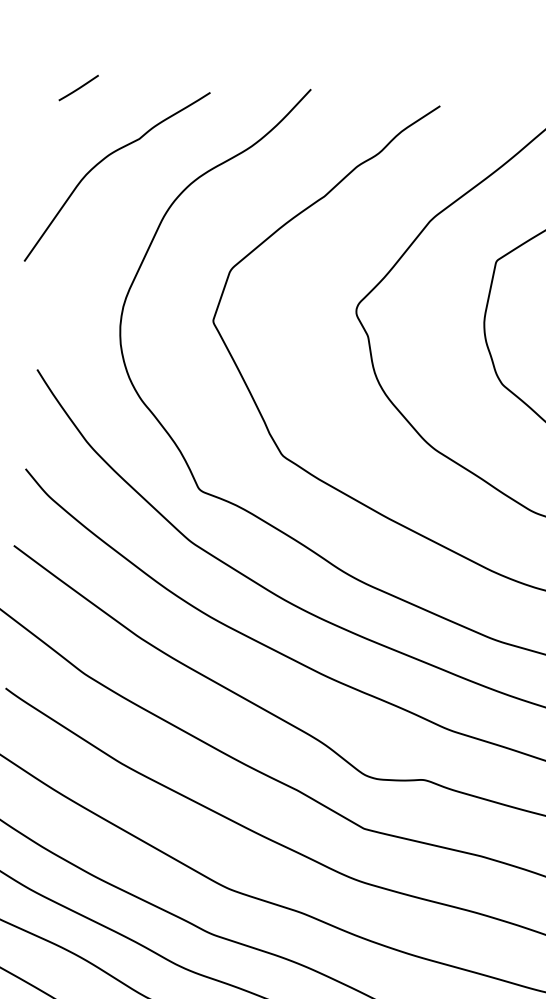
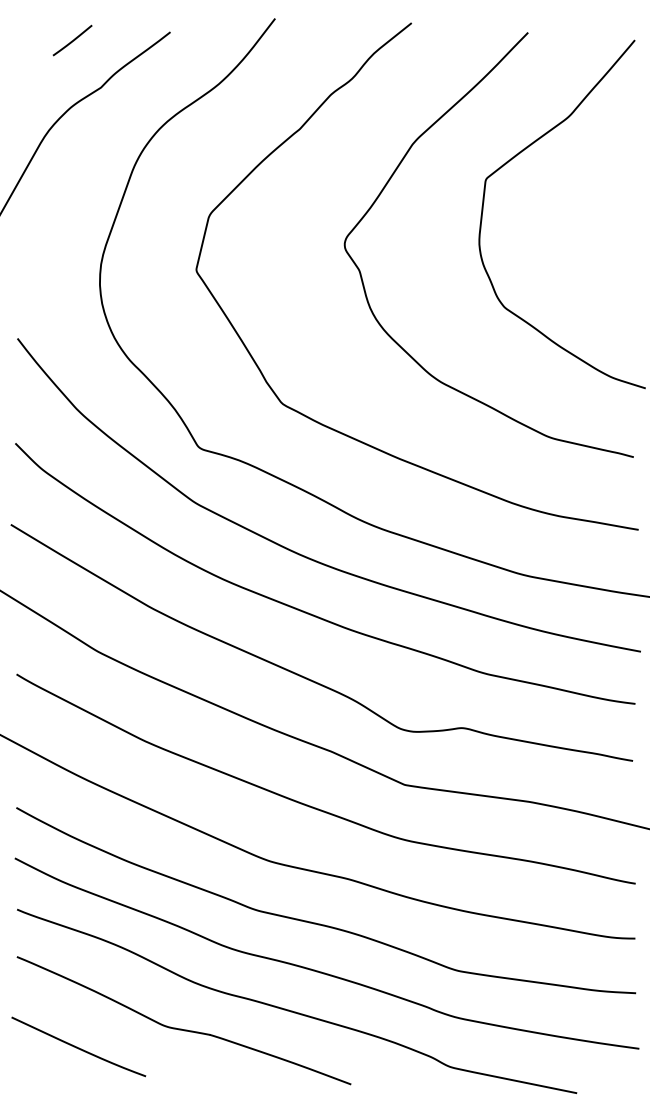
line: (78, 87) -> (72, 40), moved

